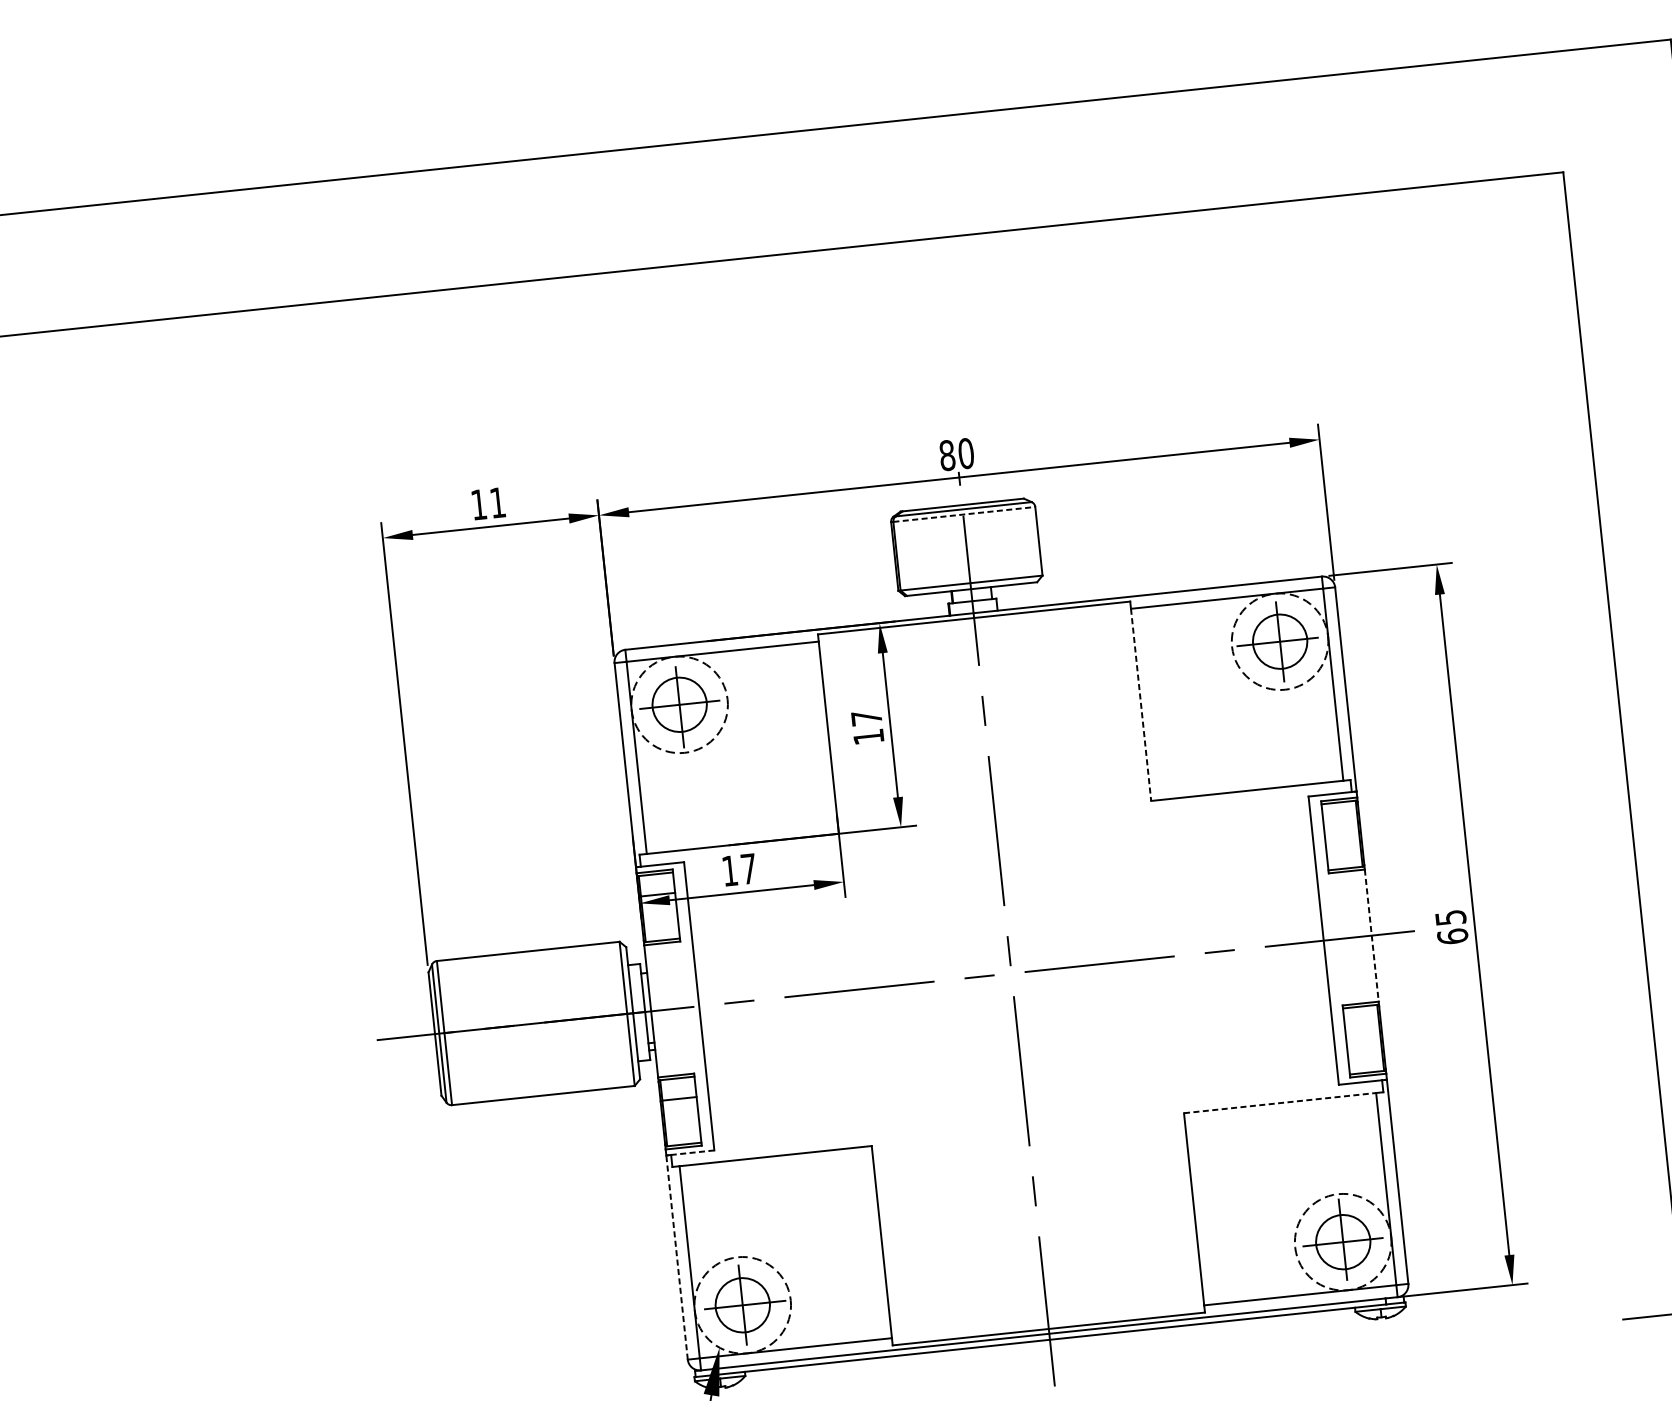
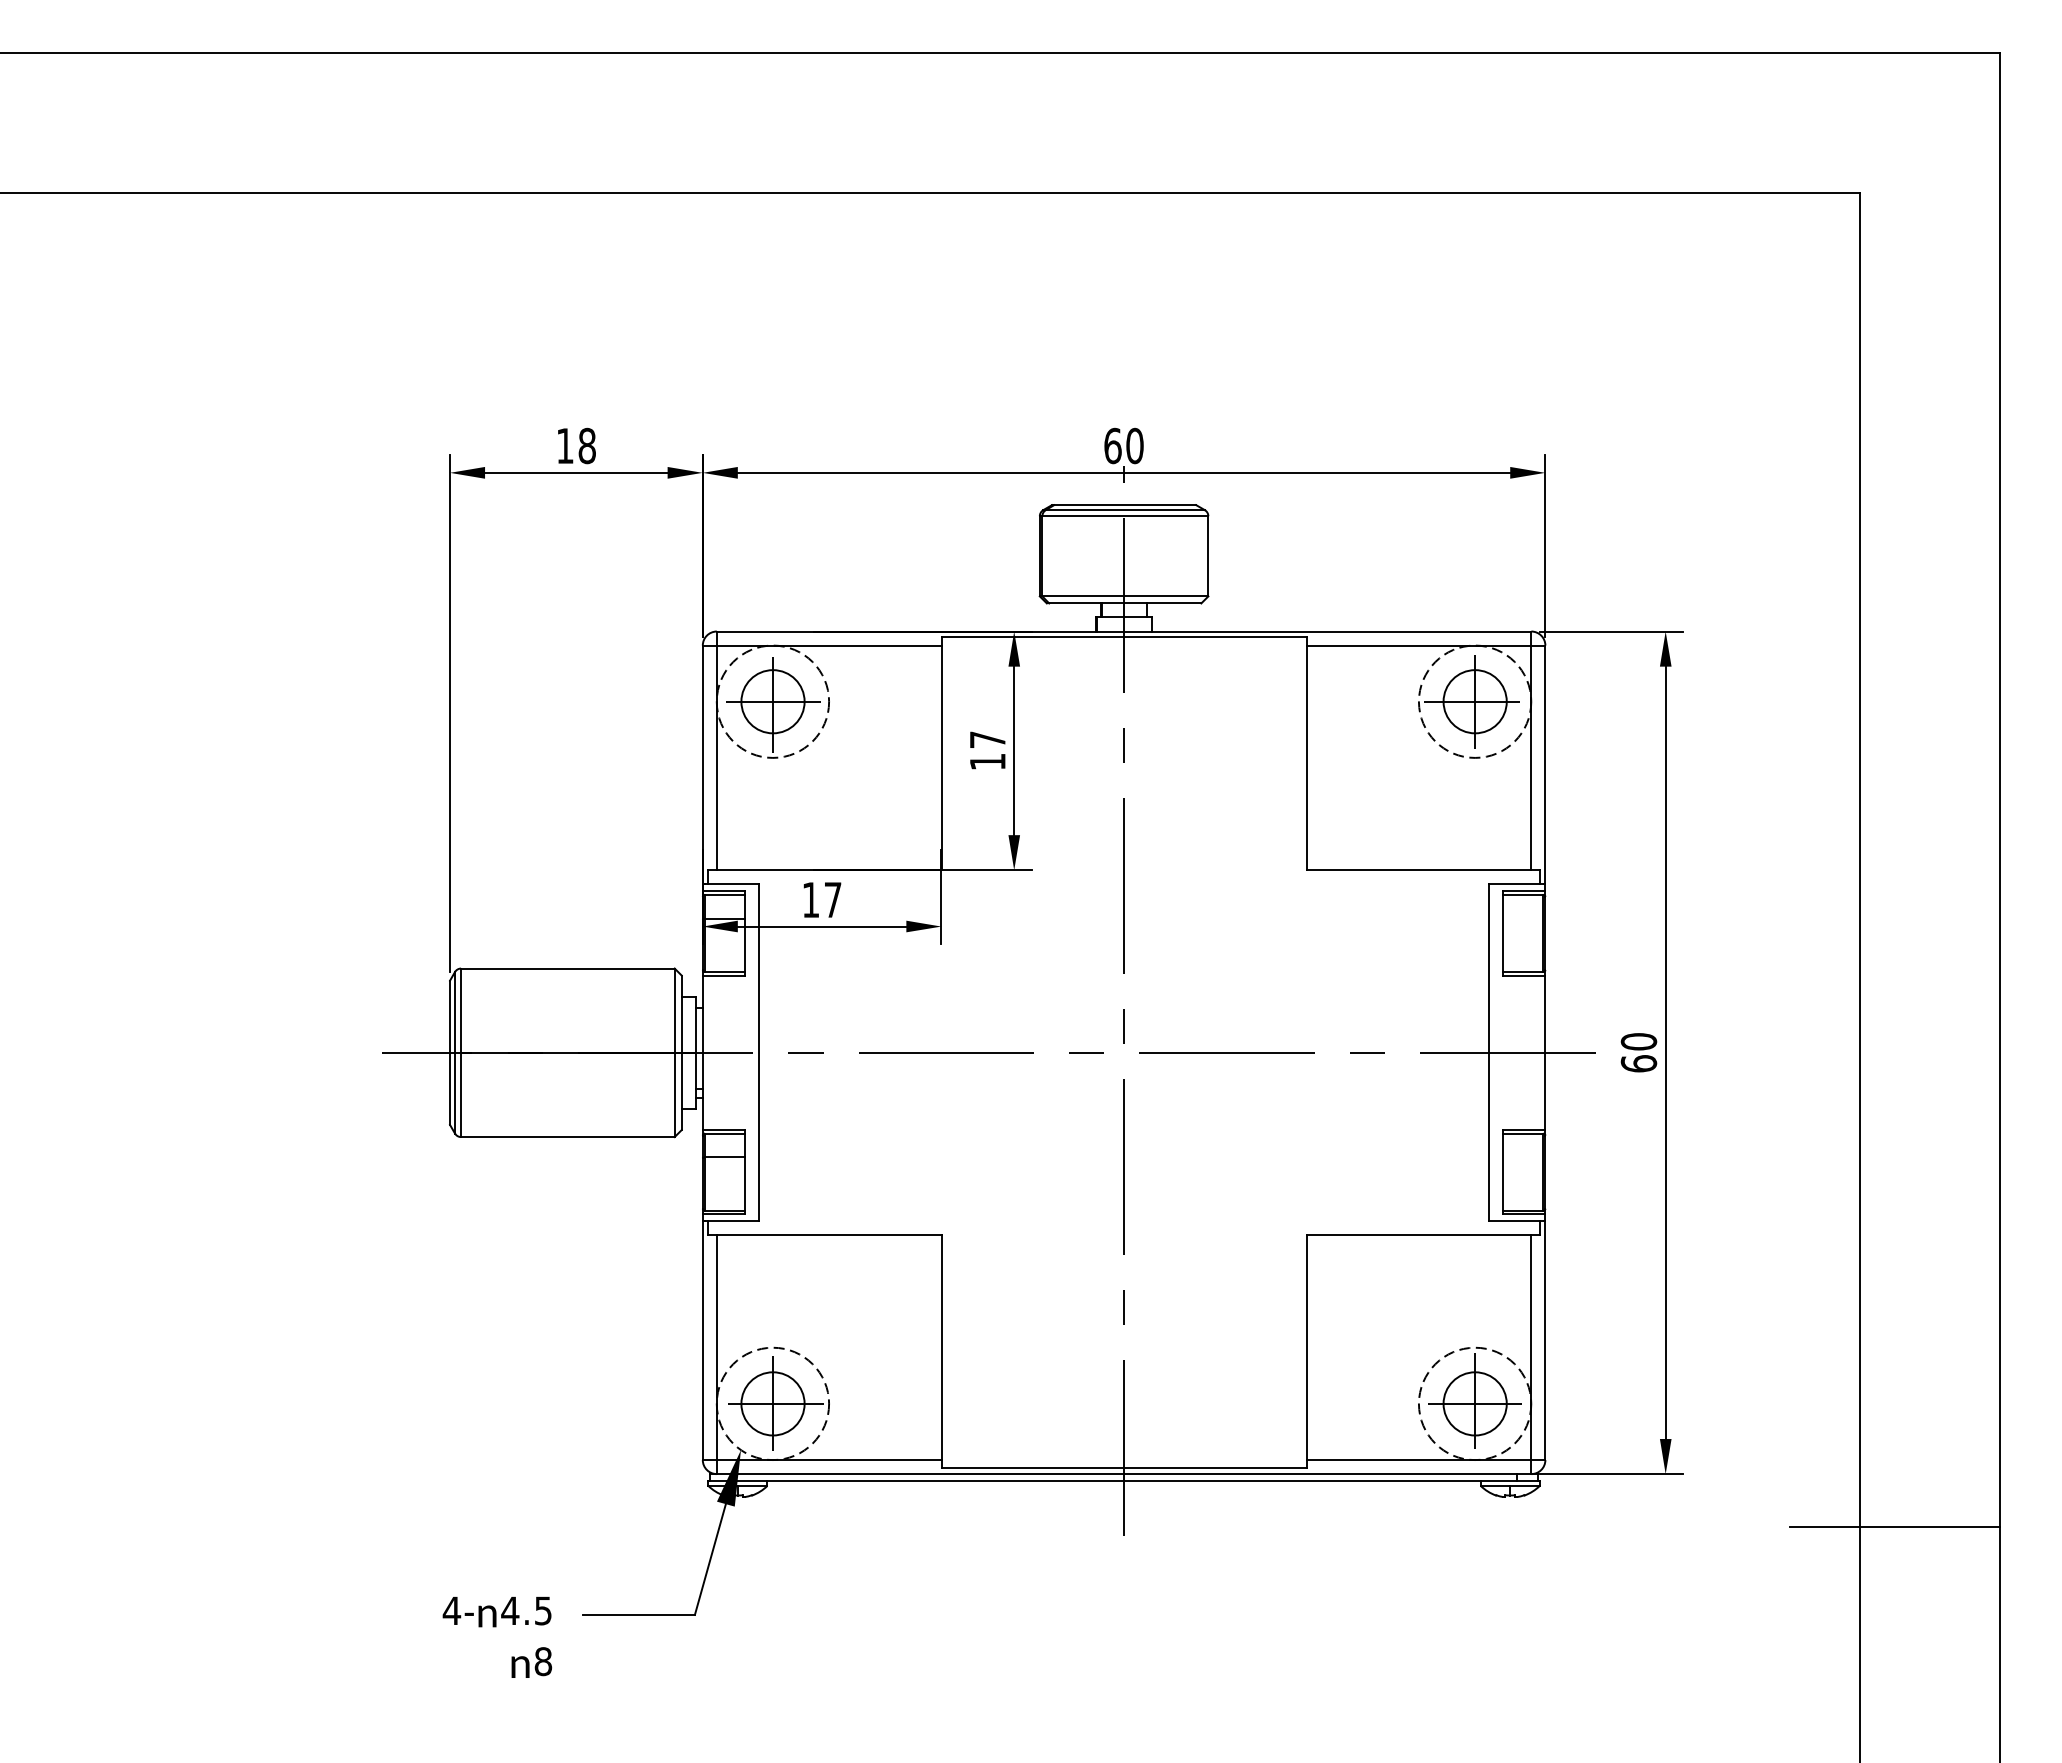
text: (946, 455) -> (1112, 445), 80 -> 60
text: (497, 502) -> (586, 445), 11 -> 18
line: (964, 514) -> (1125, 516), dashed -> solid
line: (1141, 705) -> (1306, 758), dashed -> solid
text: (1450, 917) -> (1638, 1041), 65 -> 60
line: (1371, 936) -> (1545, 1053), dashed -> solid
line: (1280, 1103) -> (1419, 1235), dashed -> solid
line: (692, 1152) -> (733, 1221), dashed -> solid
line: (676, 1257) -> (702, 1340), dashed -> solid

